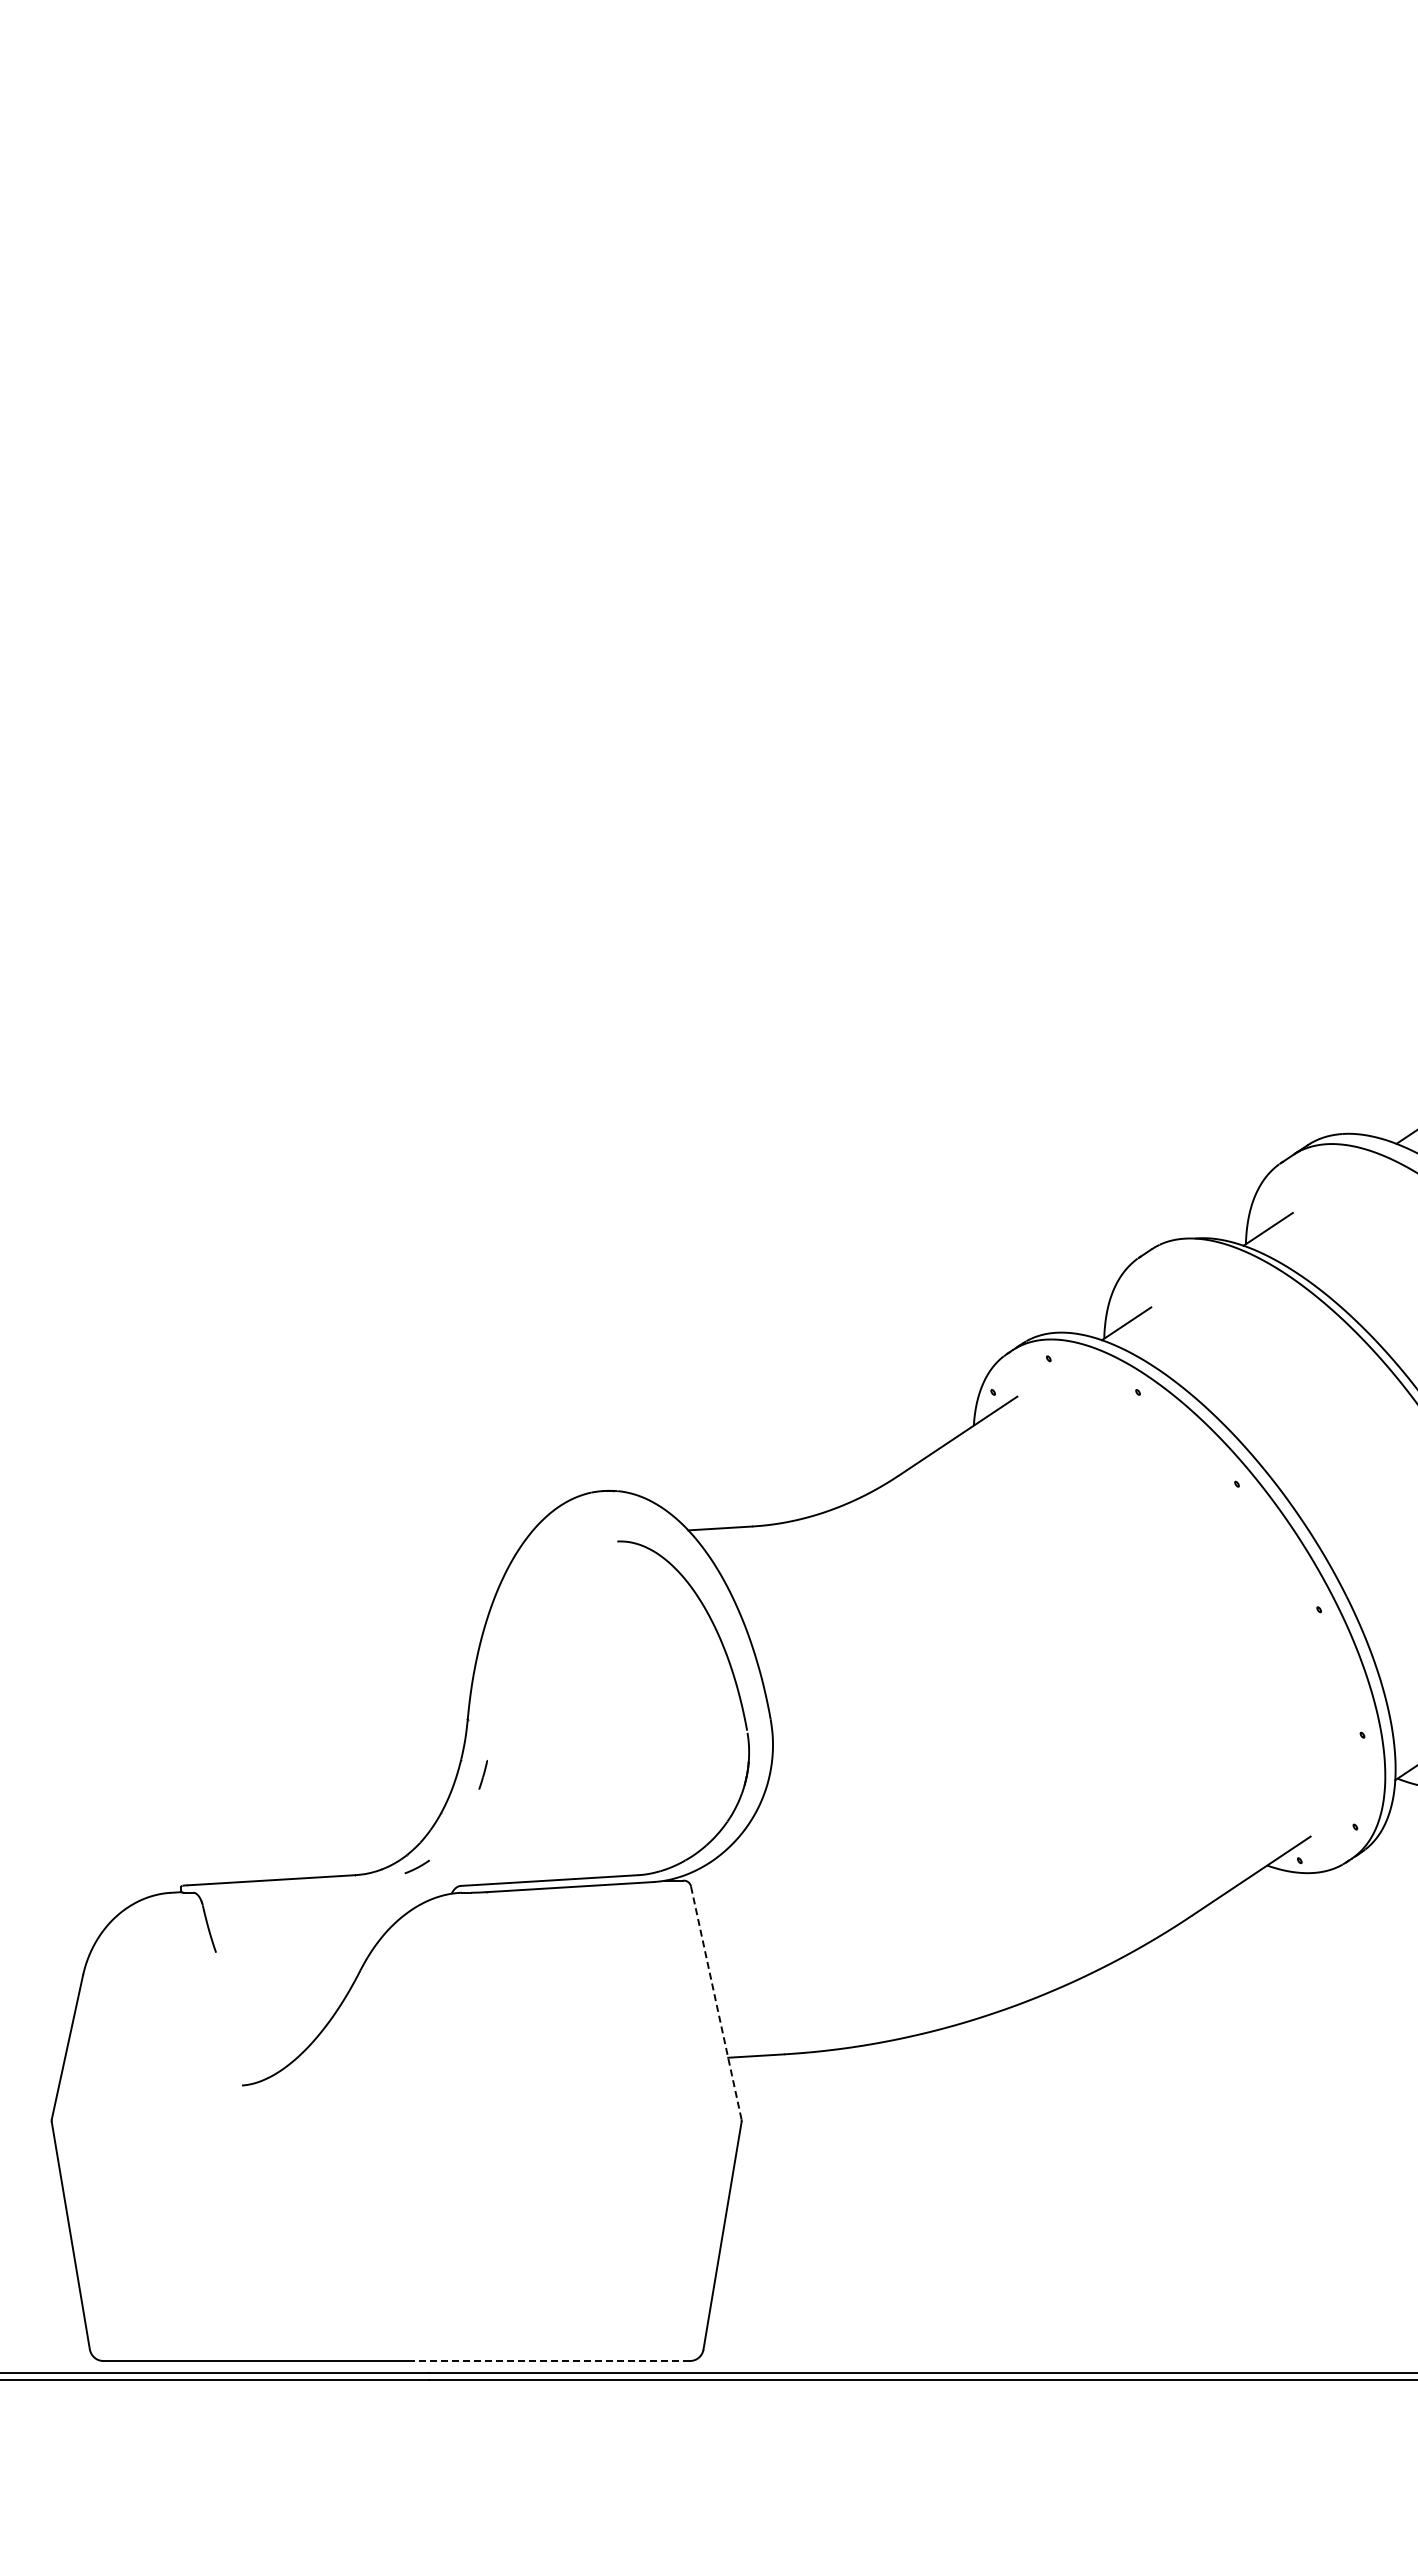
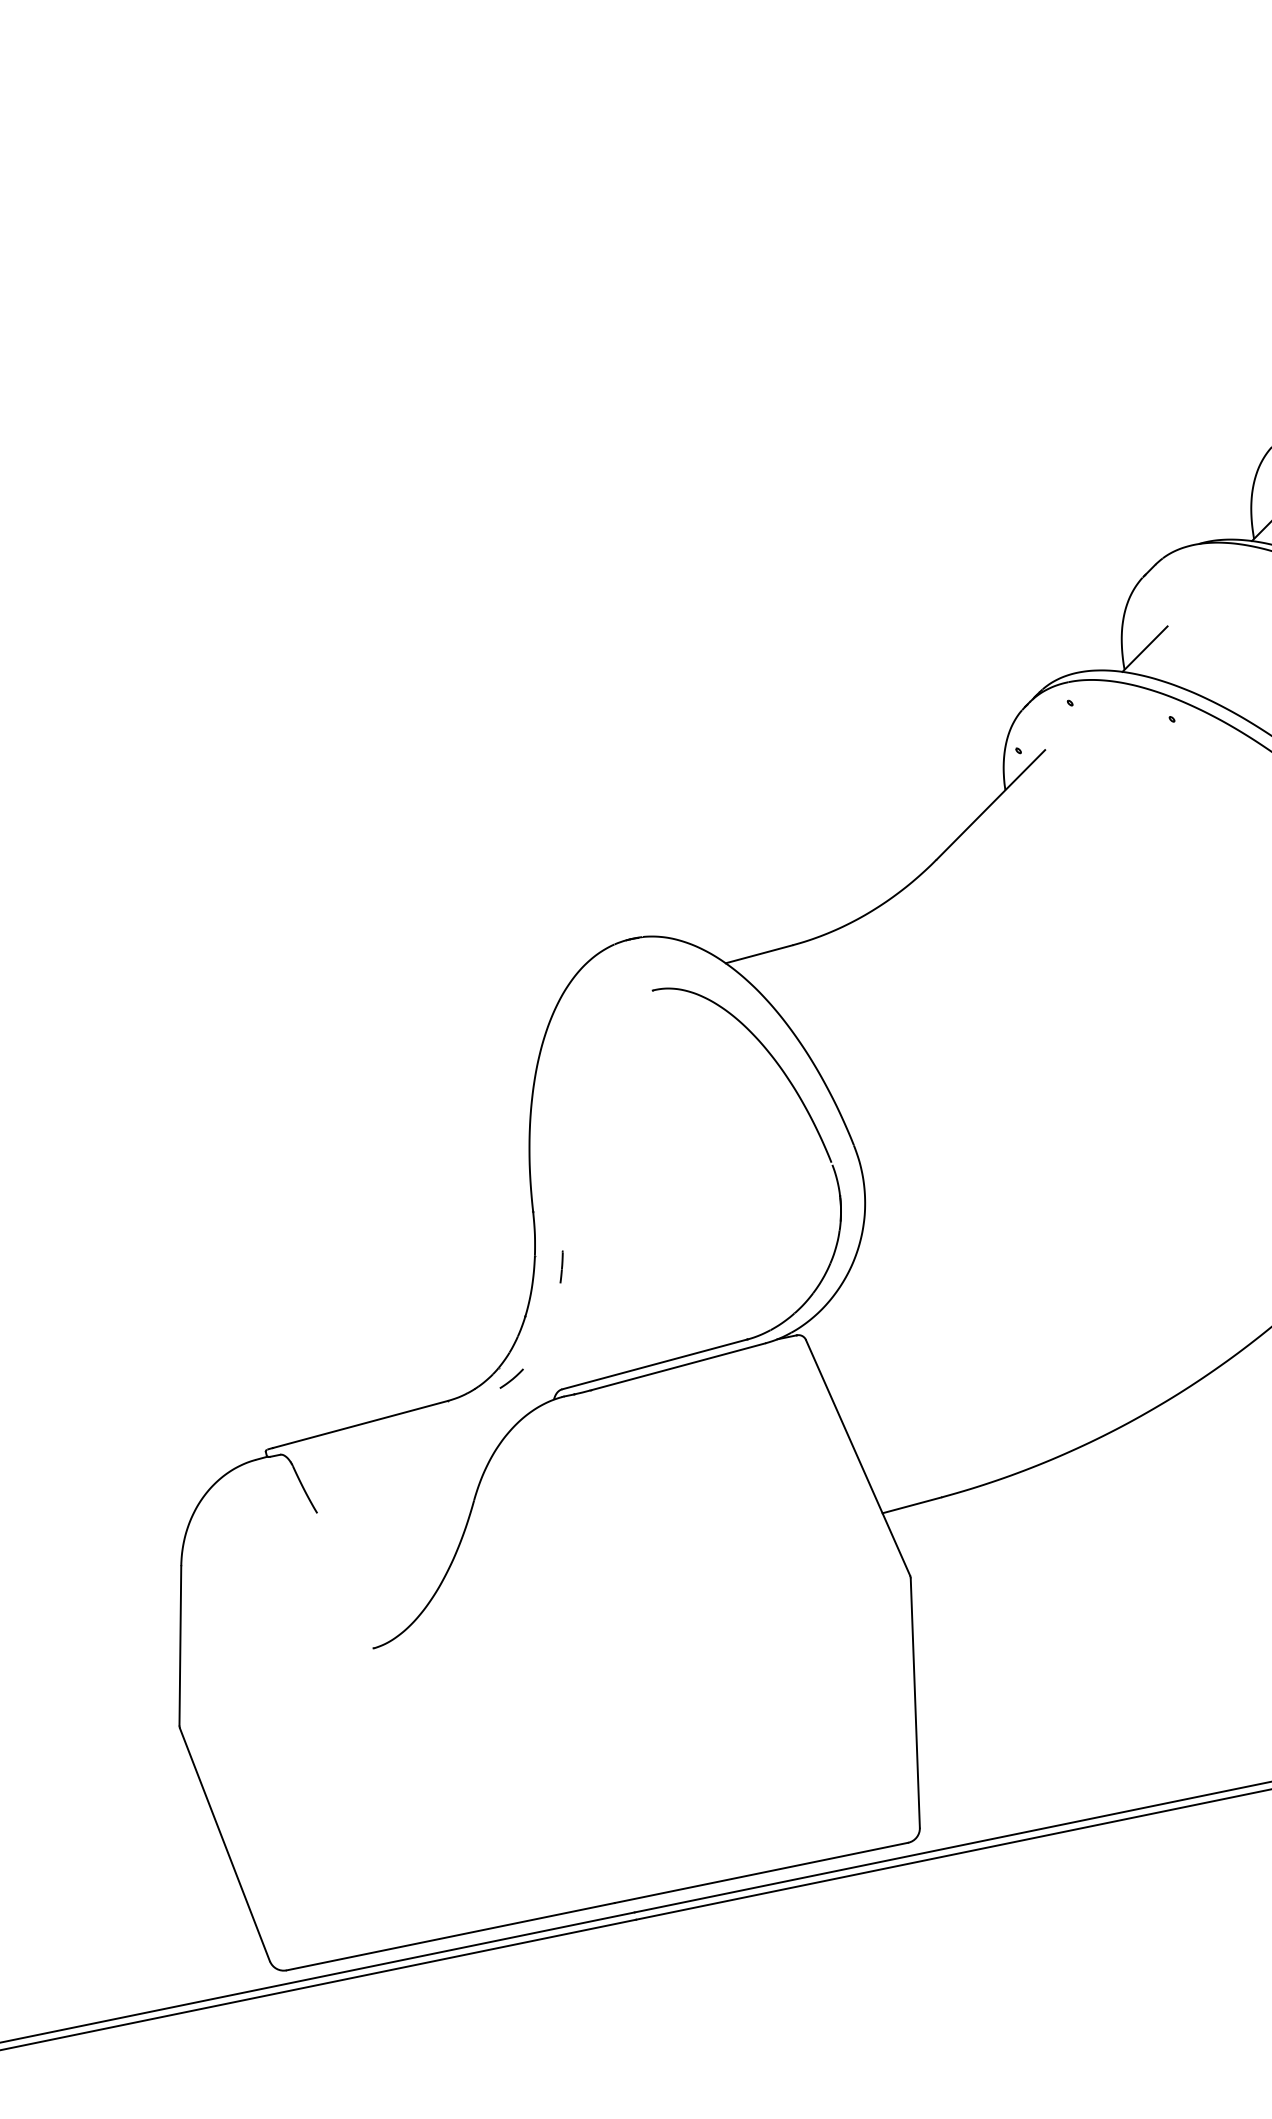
line: (716, 2002) -> (858, 1457), dashed -> solid
line: (551, 2361) -> (761, 1873), dashed -> solid

